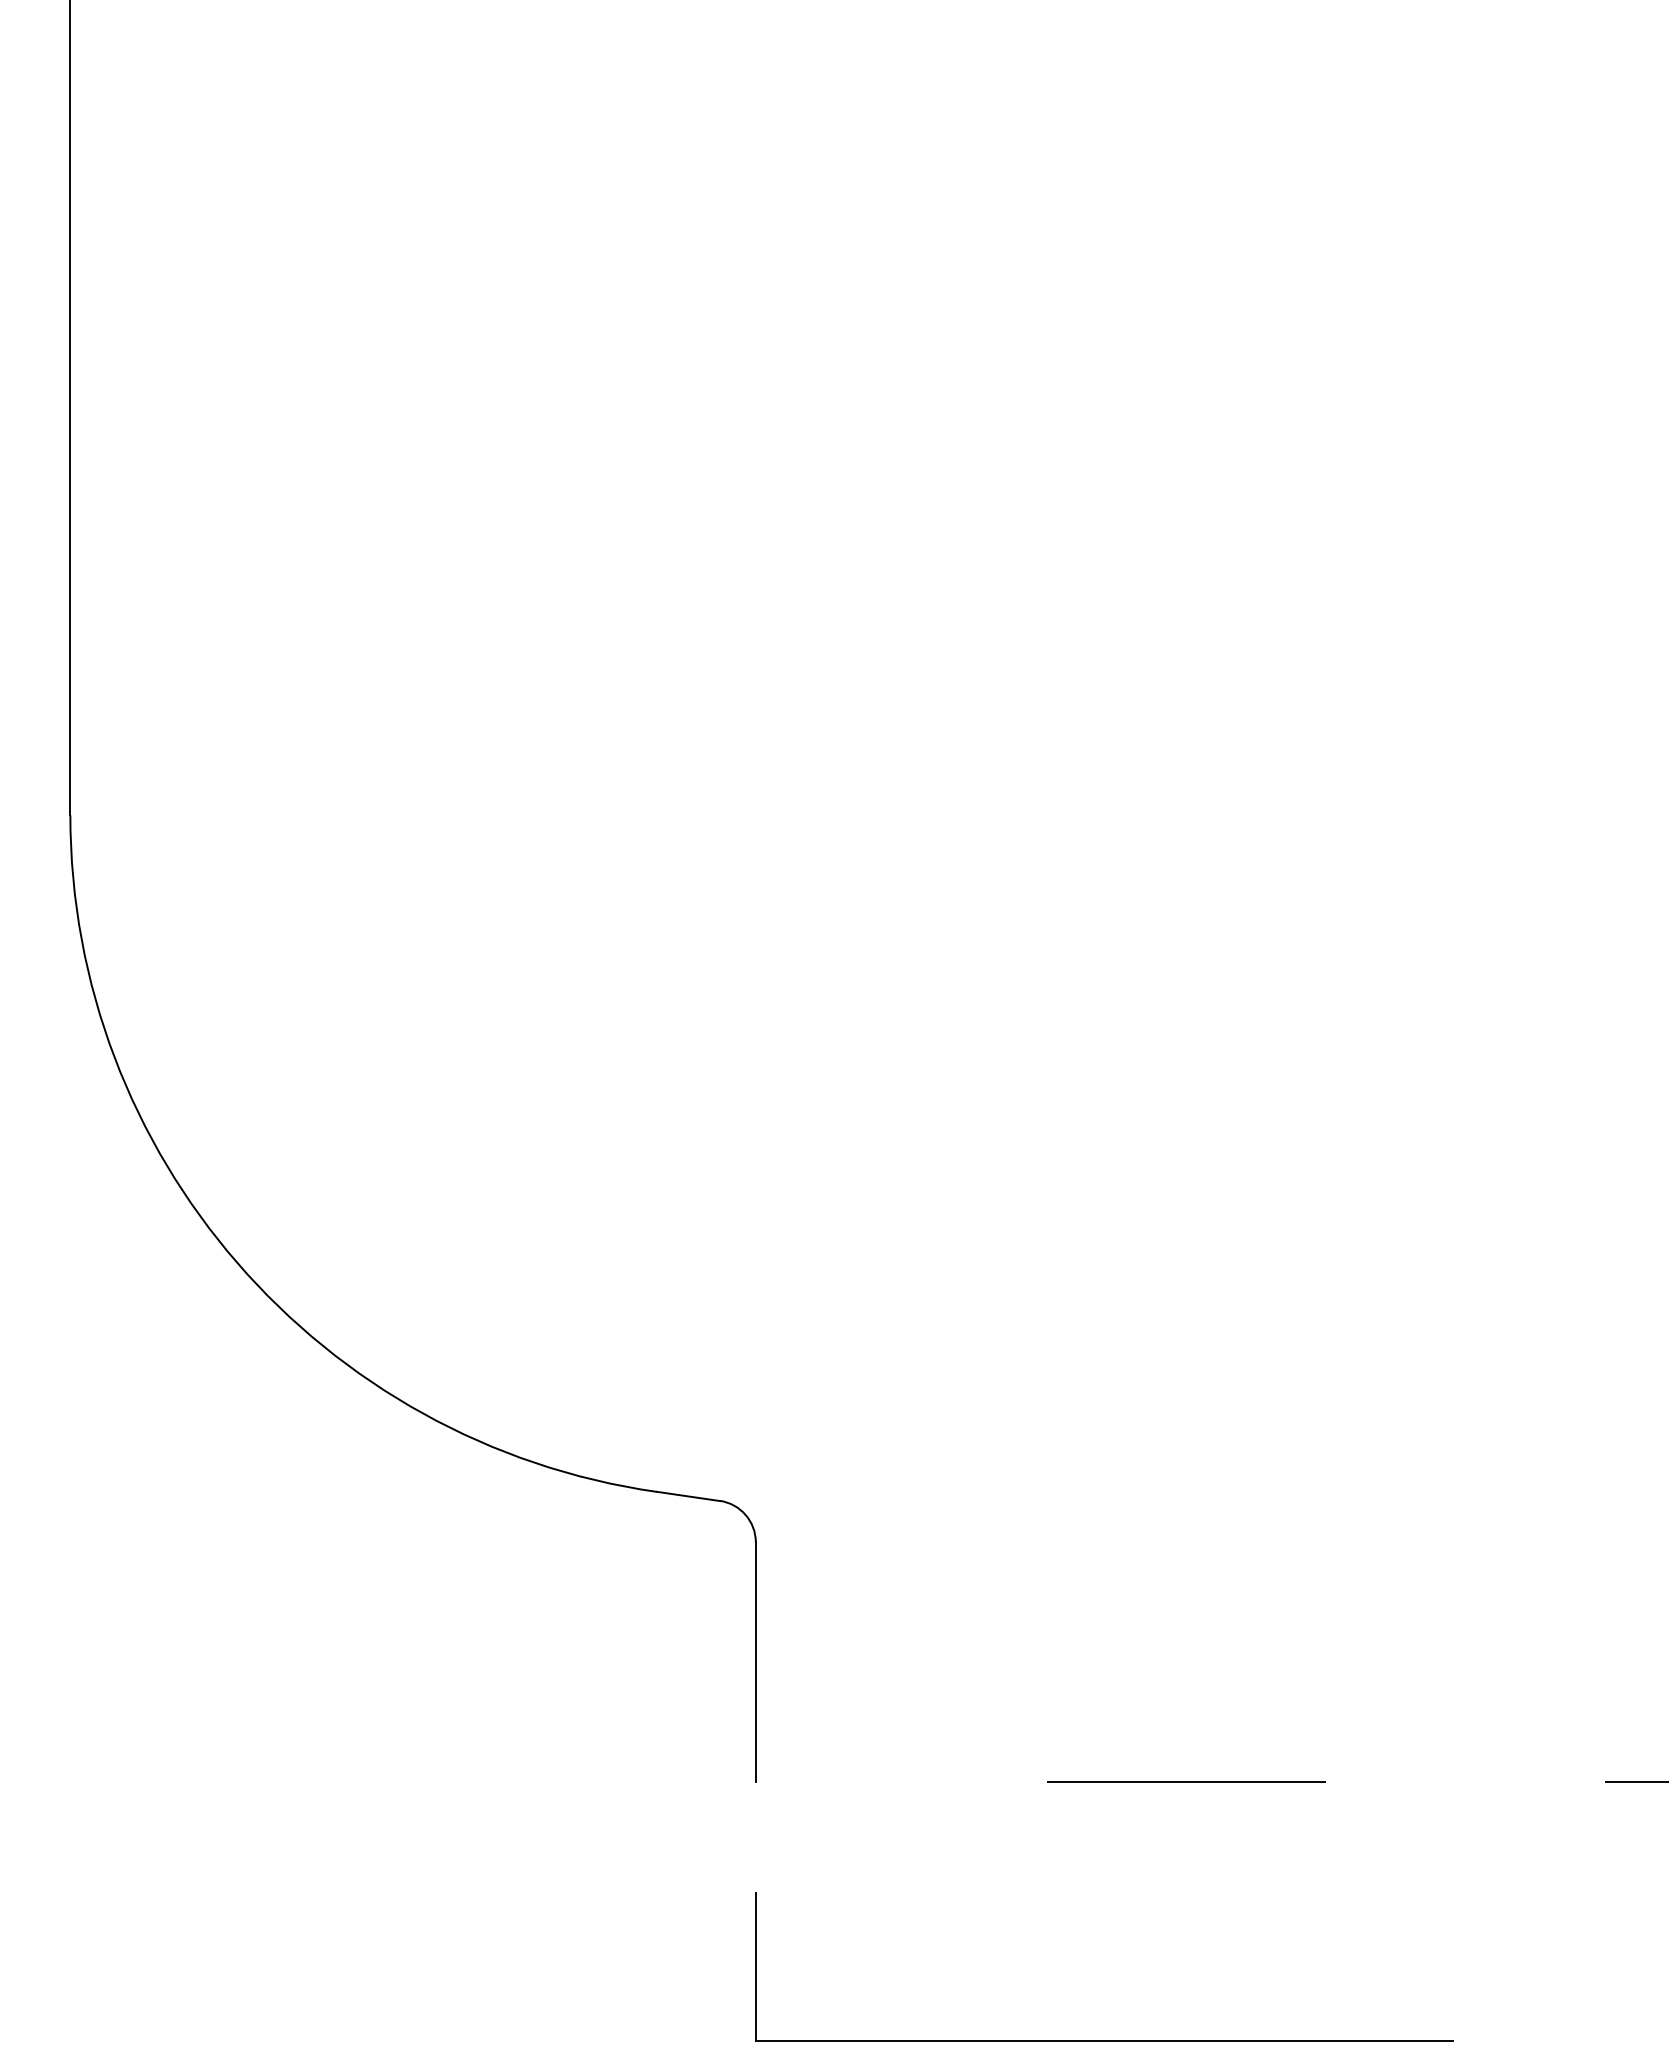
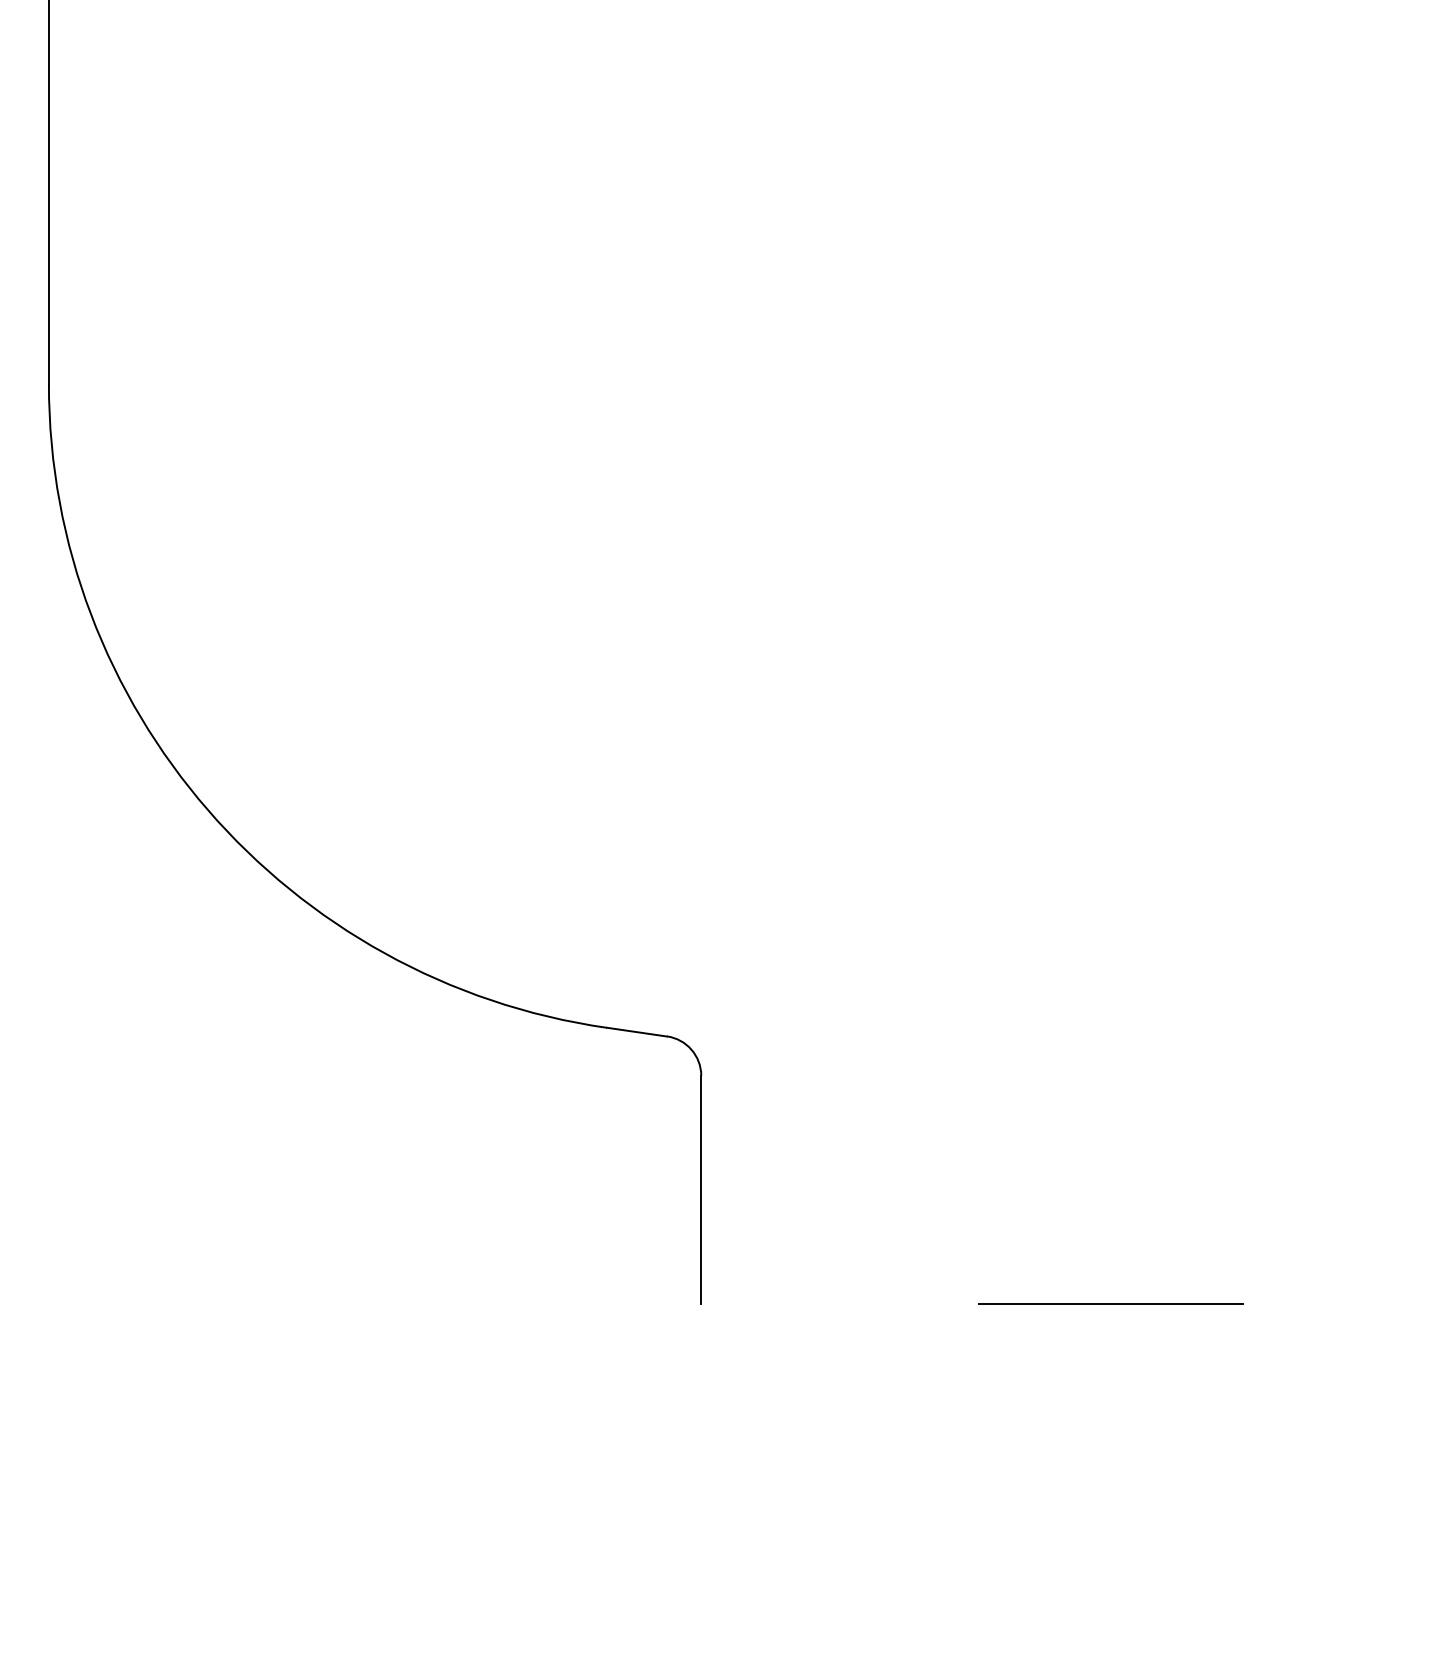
part: (1104, 2040) -> (1033, 1549), removed

